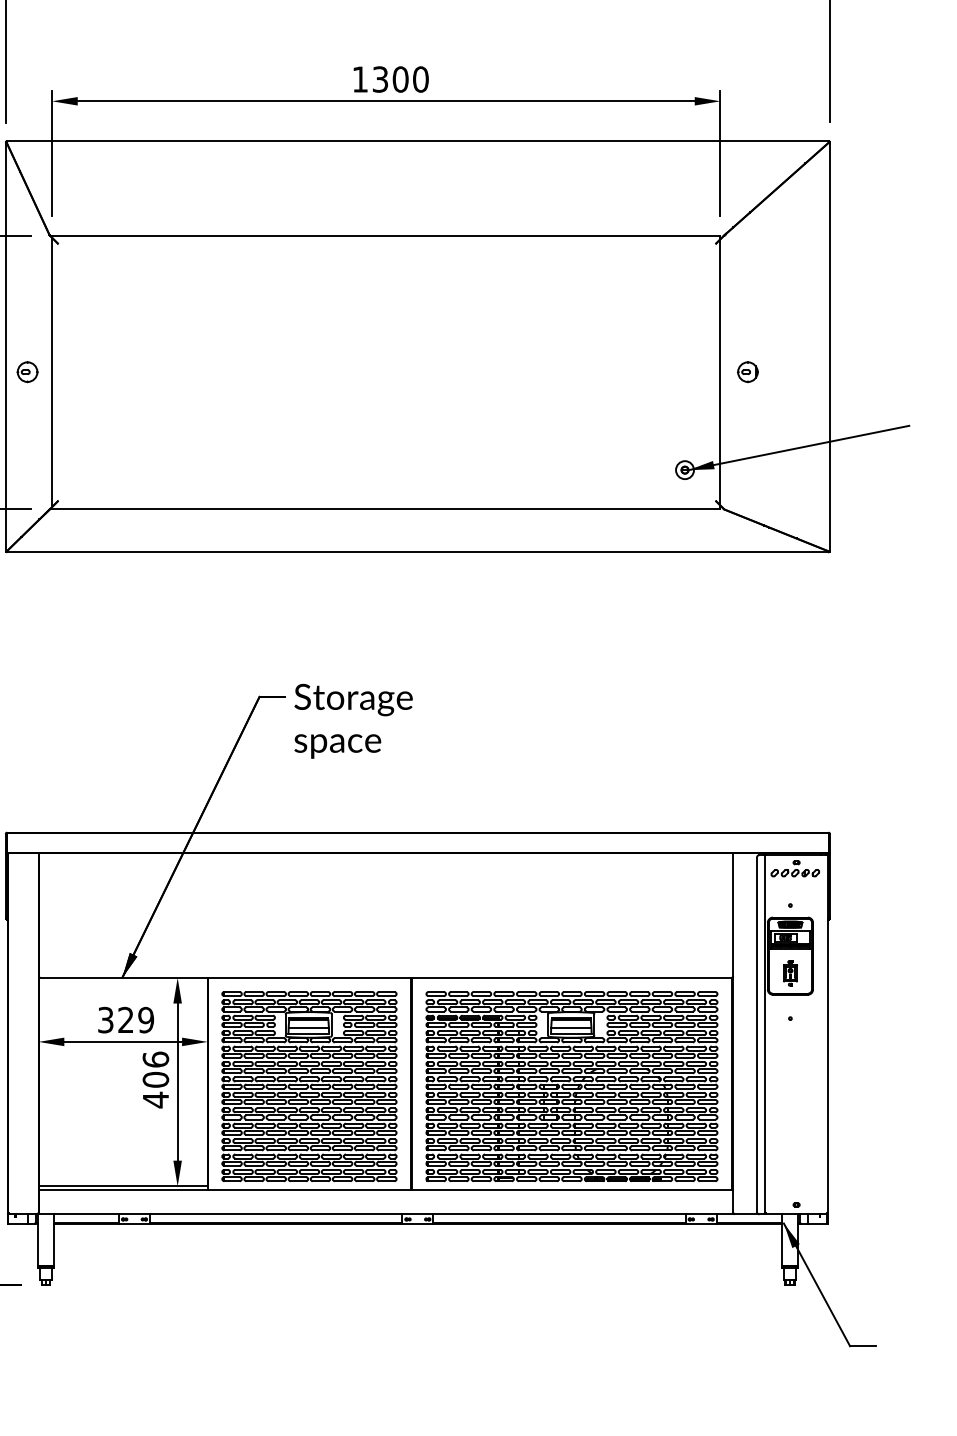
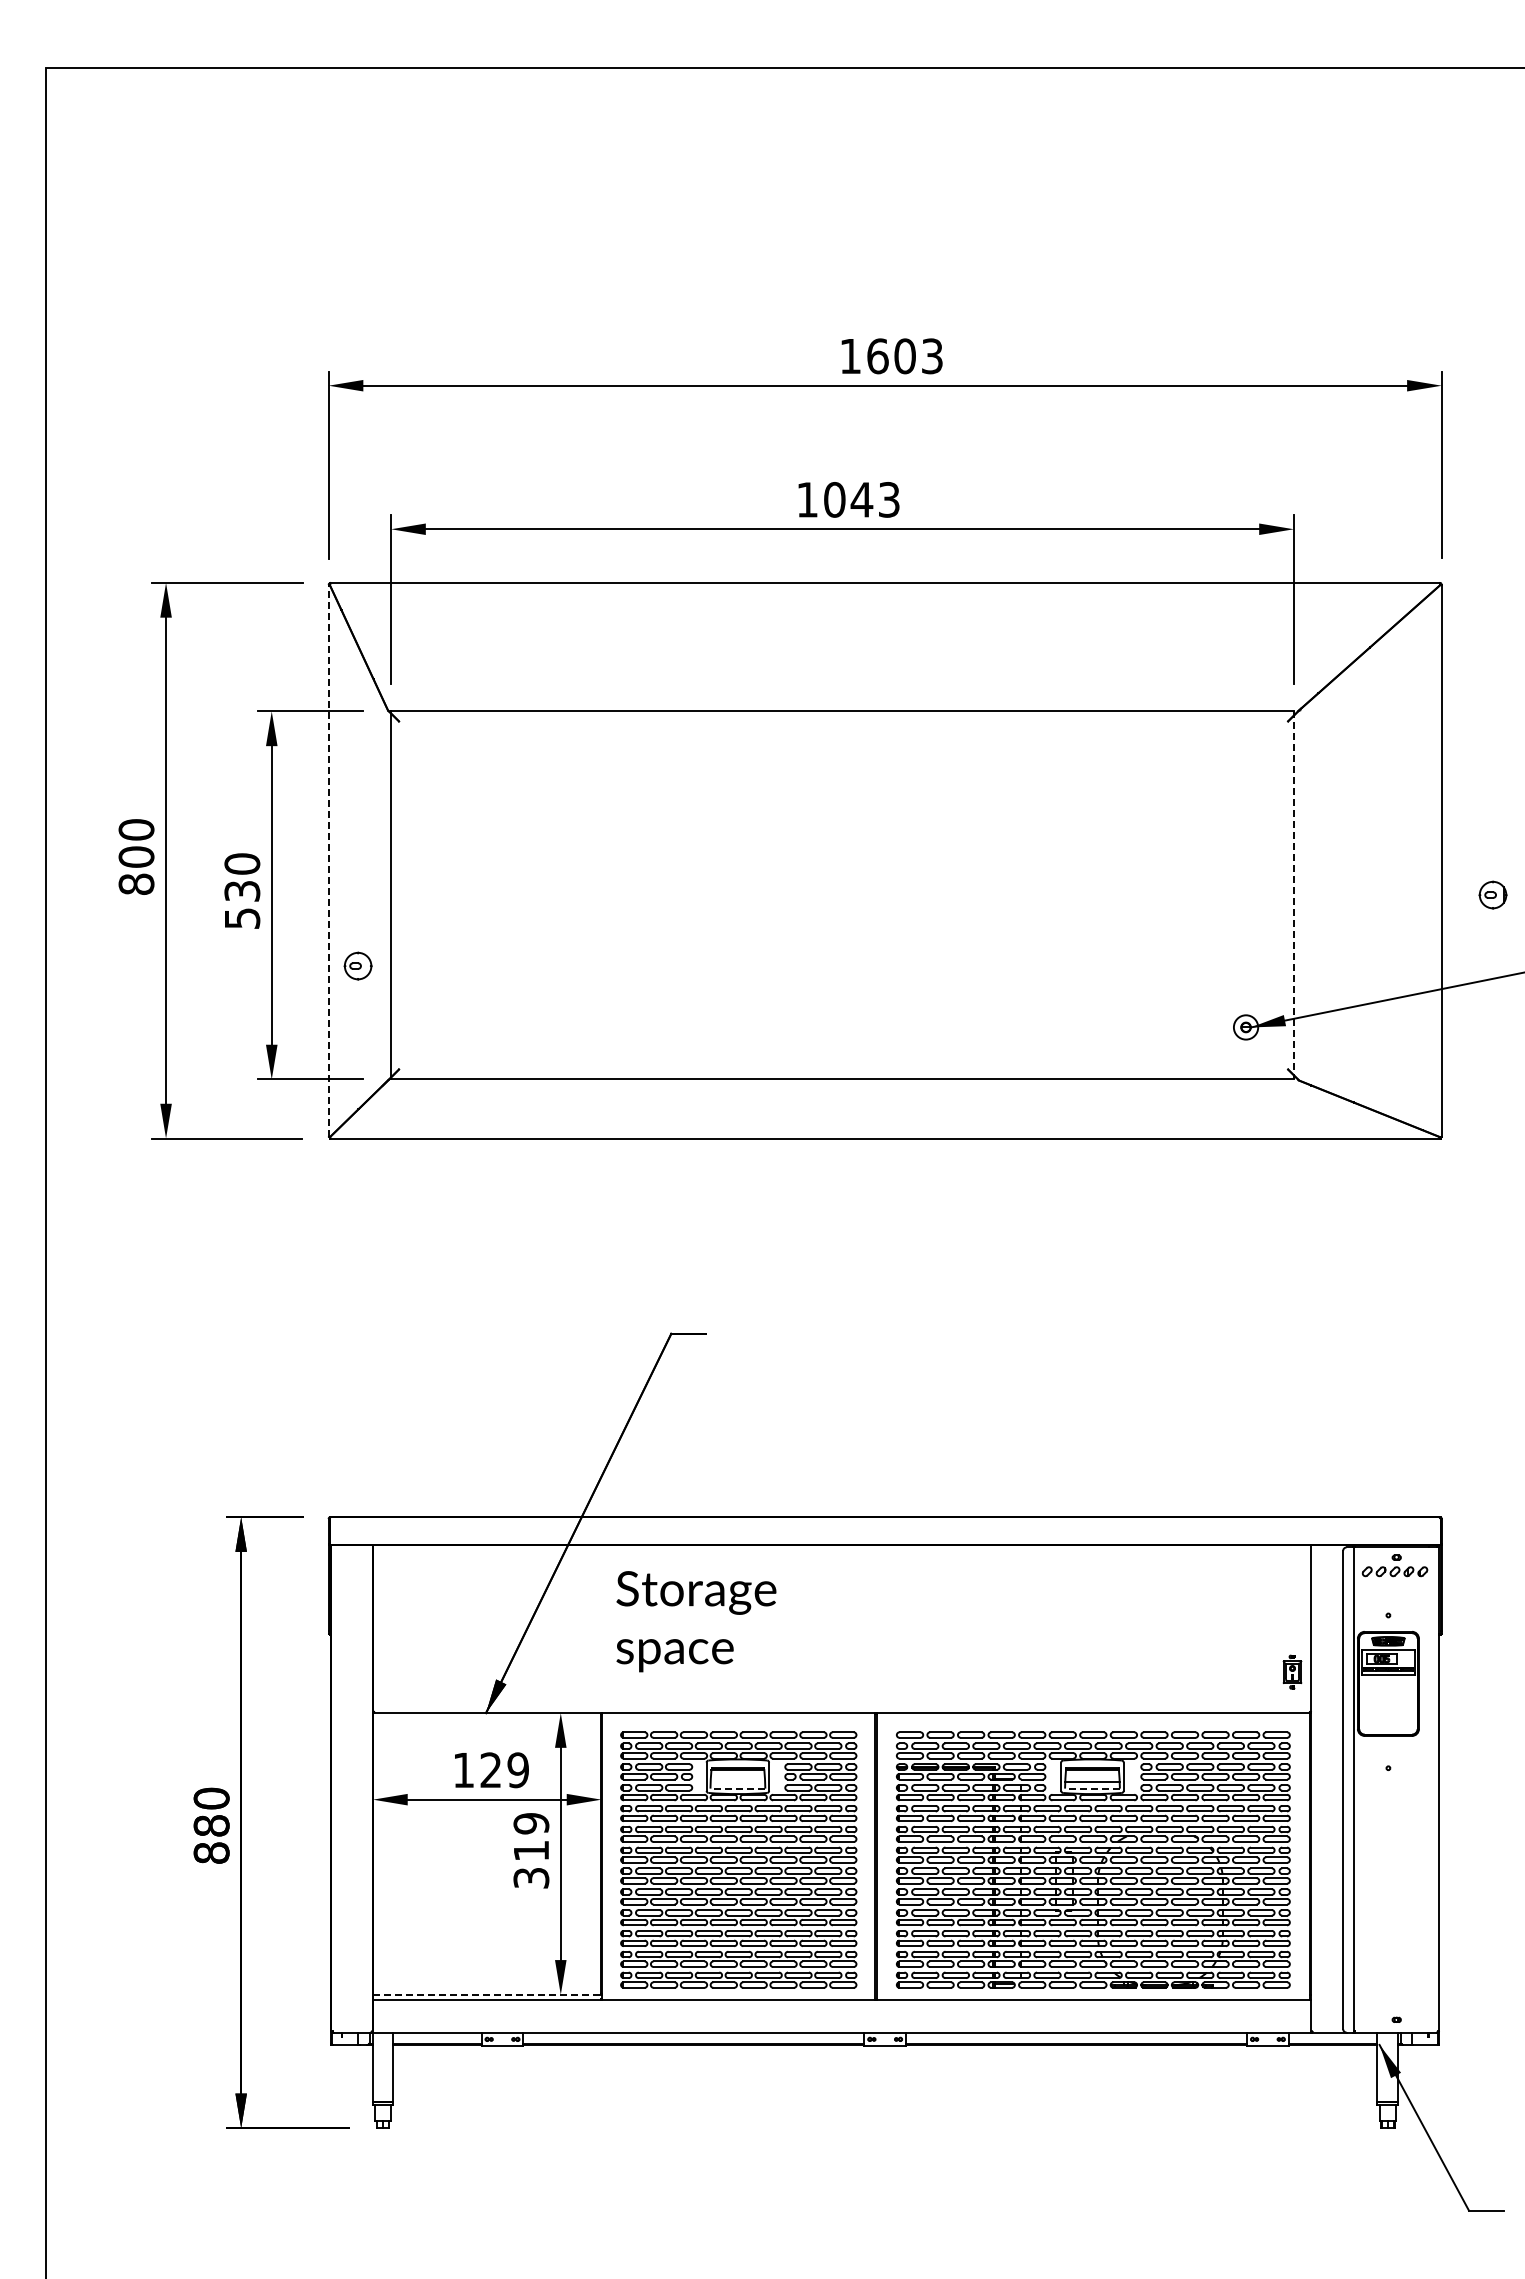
text: (401, 79) -> (862, 499), 1300 -> 1043
line: (5, 347) -> (328, 861), solid -> dashed
part: (27, 371) -> (357, 965), moved
part: (747, 371) -> (1492, 894), moved
line: (720, 372) -> (1293, 895), solid -> dashed
text: (353, 721) -> (696, 1621), moved
part: (790, 972) -> (1292, 1671), moved
text: (105, 1020) -> (463, 1770), 329 -> 129
line: (308, 1028) -> (737, 1781), removed
line: (308, 1033) -> (737, 1788), solid -> dashed
line: (570, 1033) -> (1091, 1788), solid -> dashed
text: (155, 1079) -> (531, 1850), 406 -> 319
line: (123, 1186) -> (487, 1994), solid -> dashed

